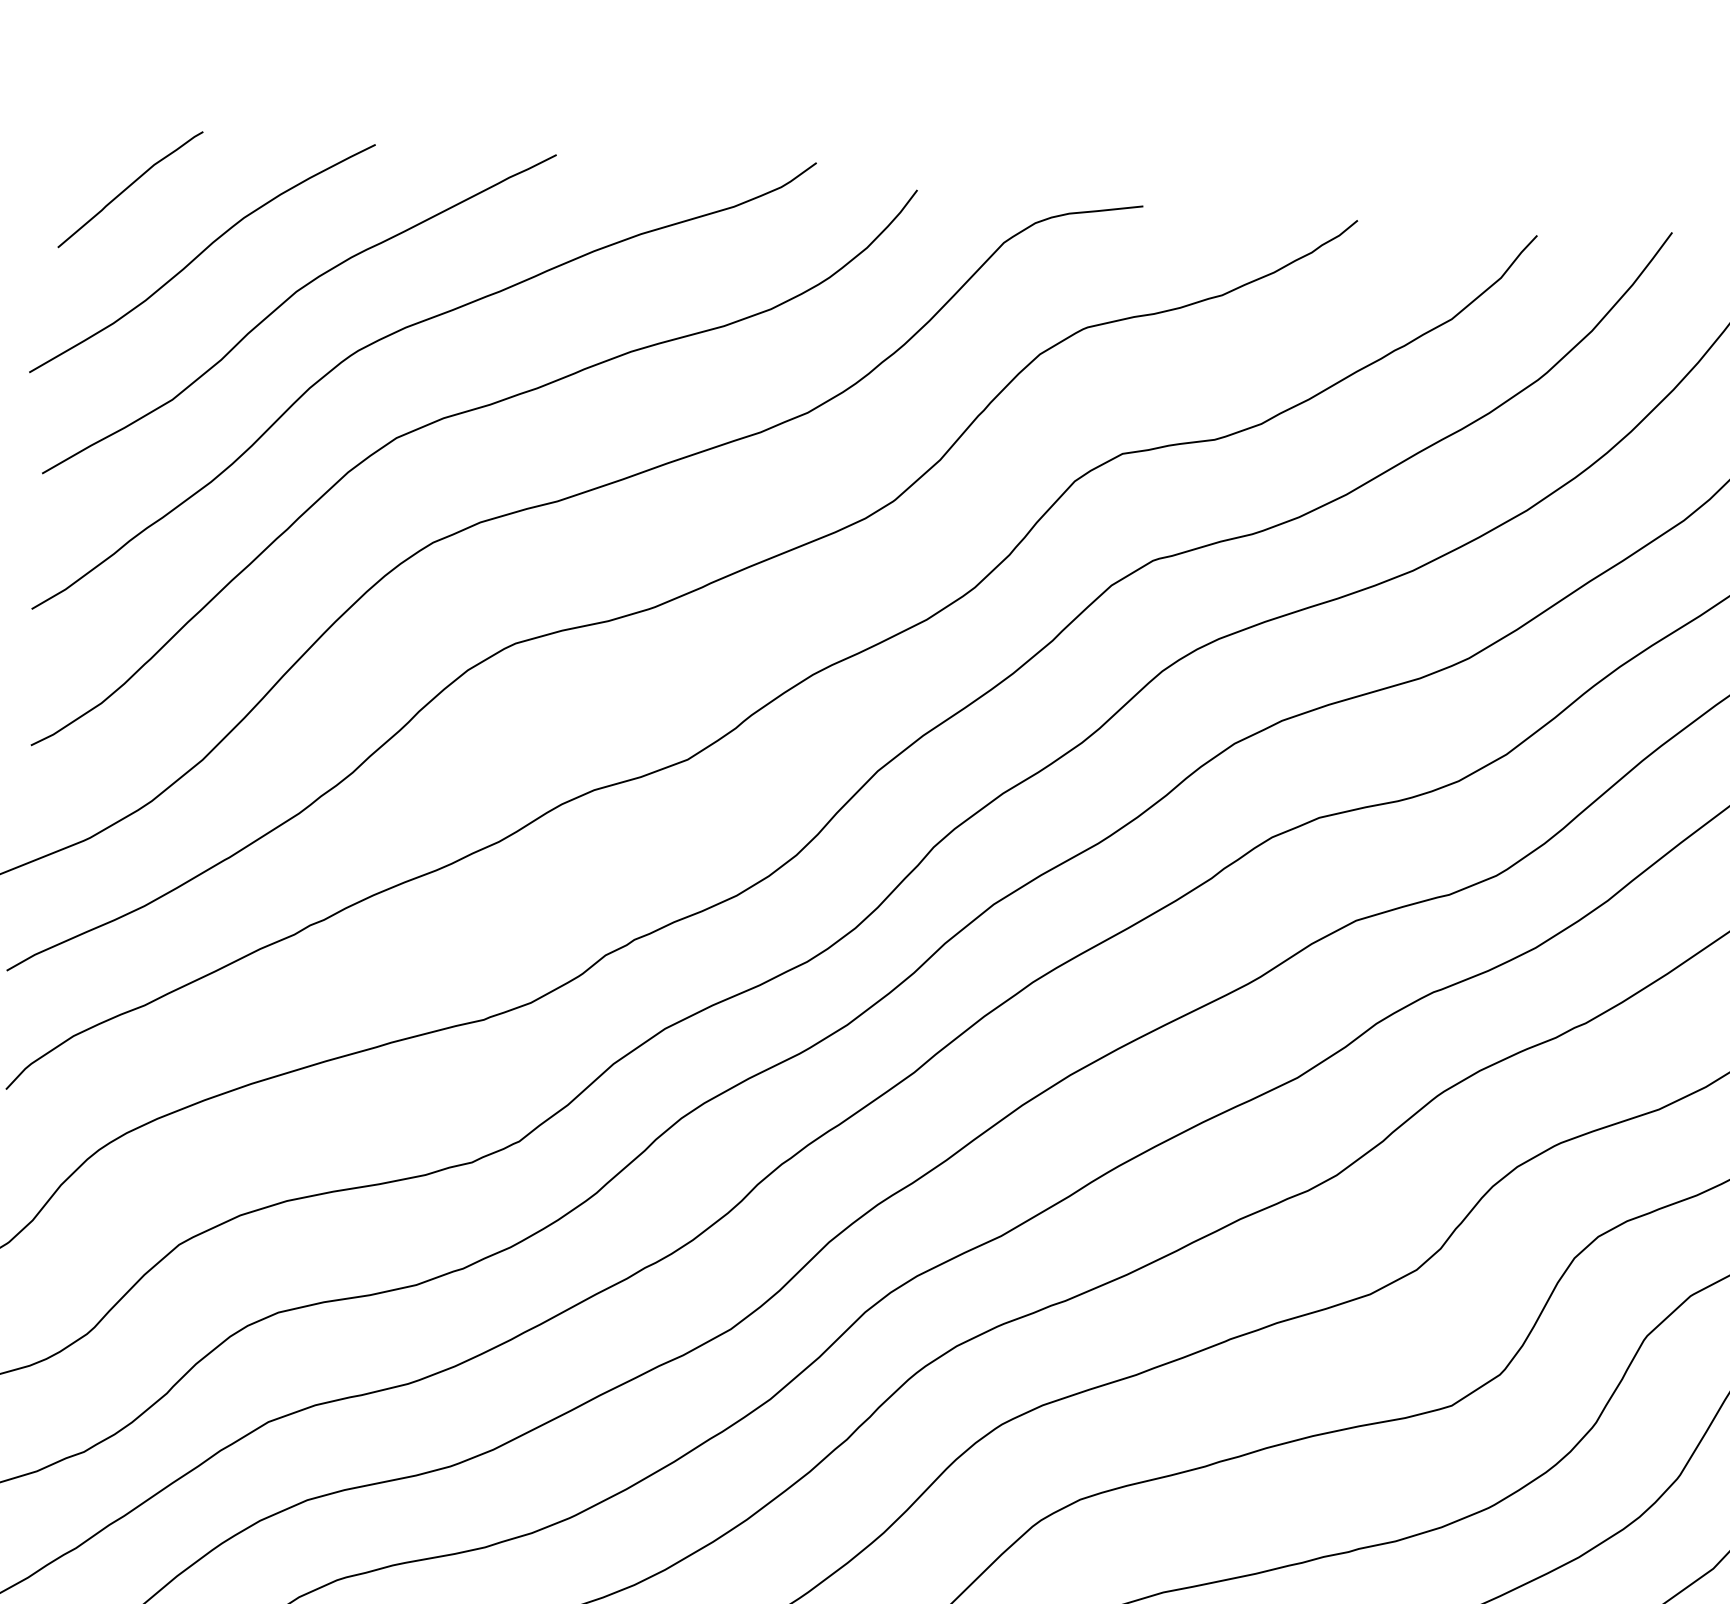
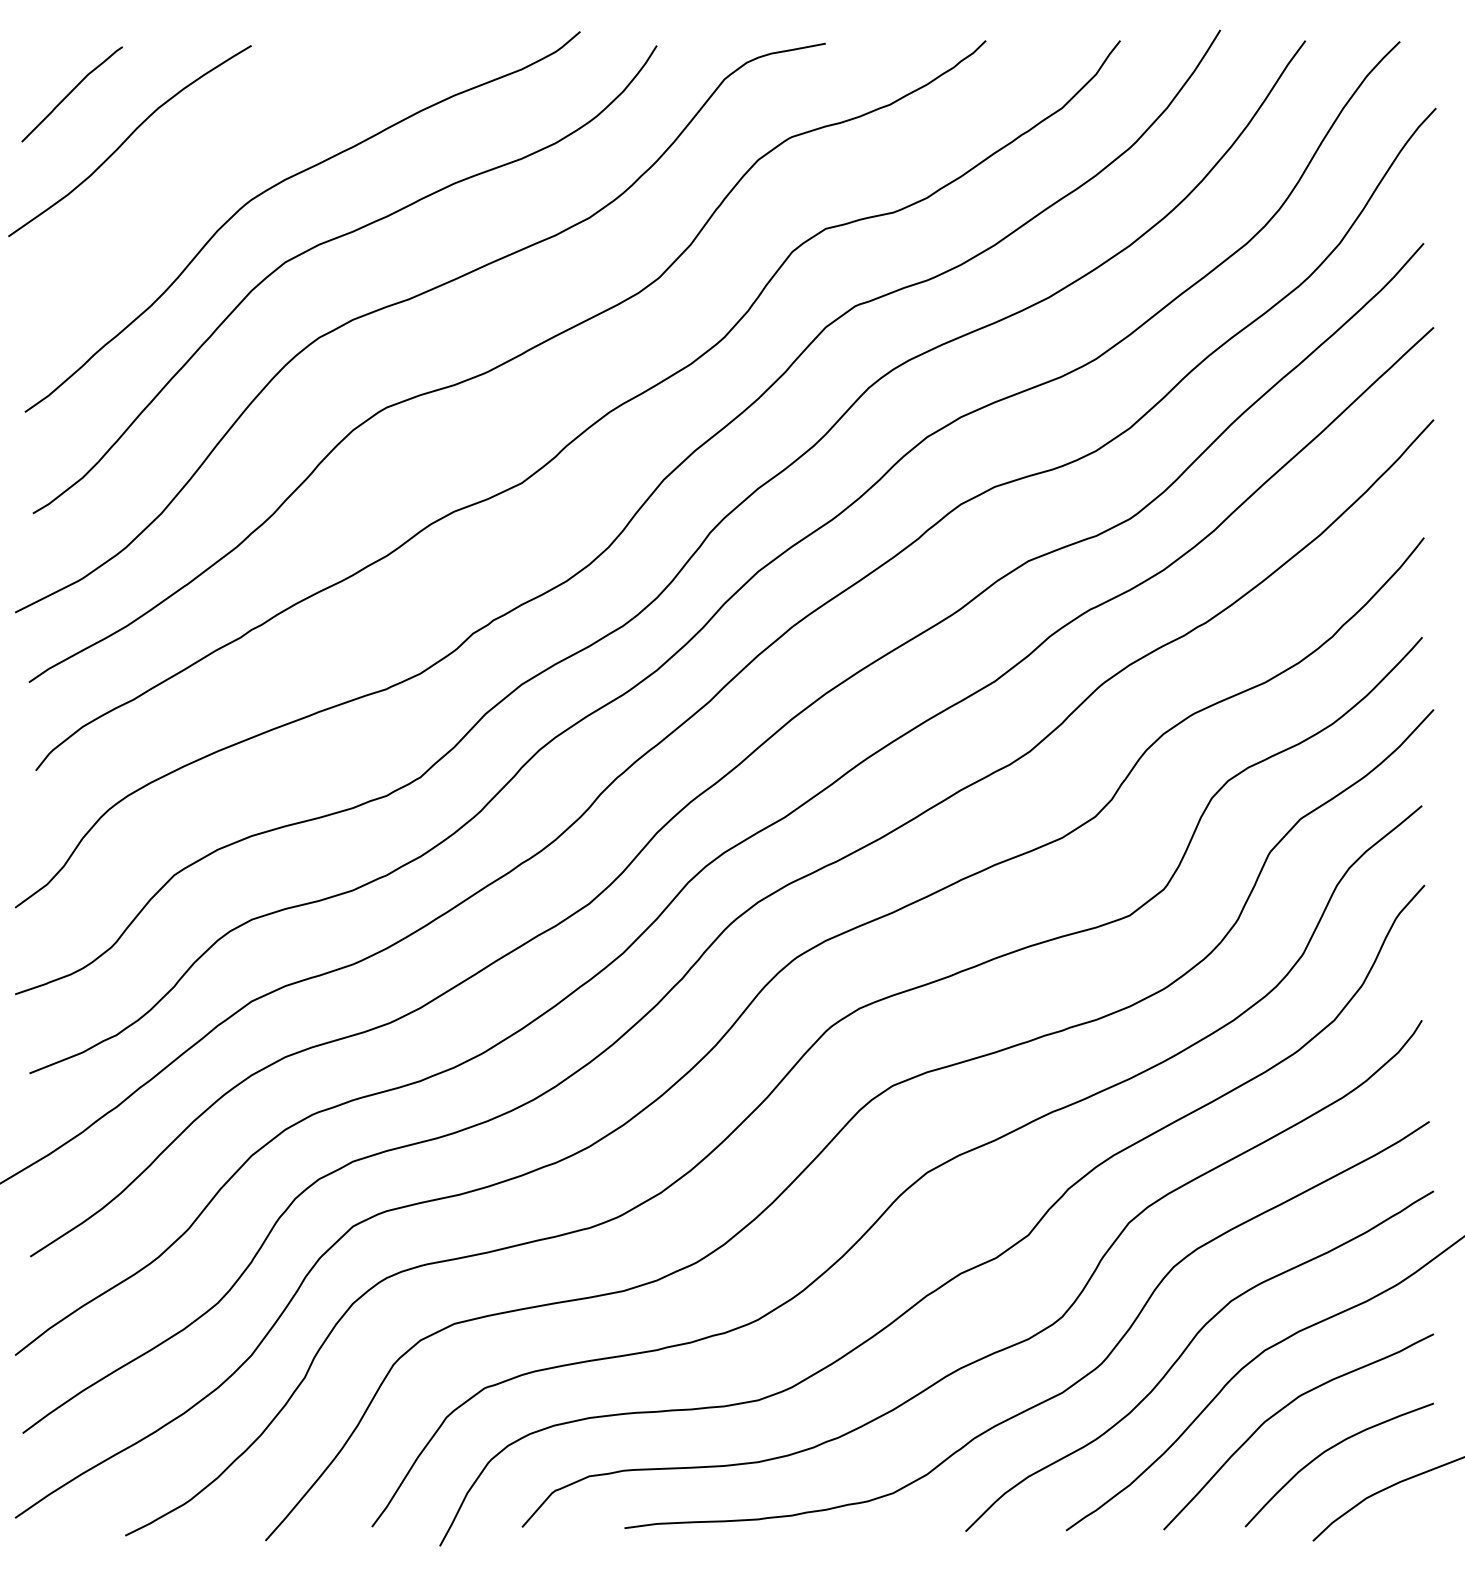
curve: (288, 299) -> (196, 166), removed

